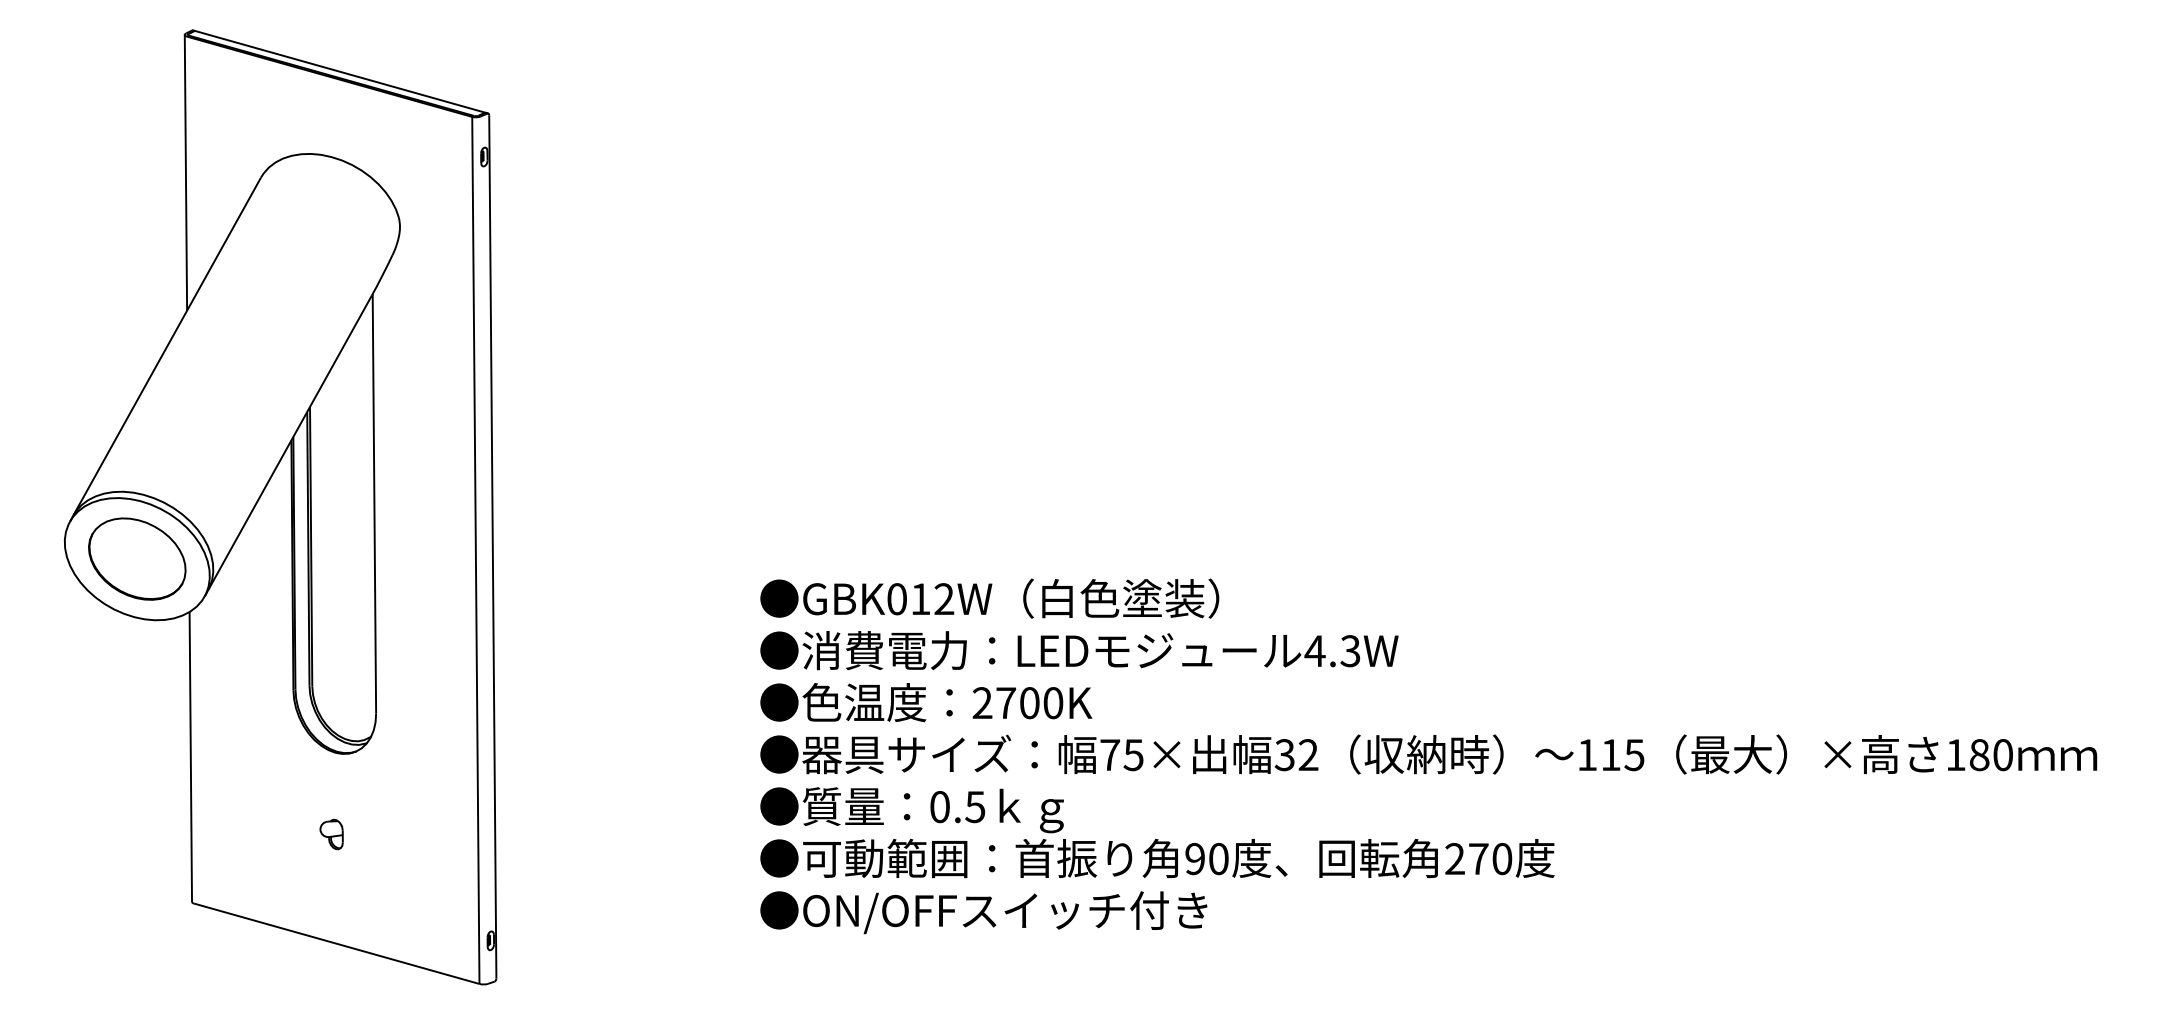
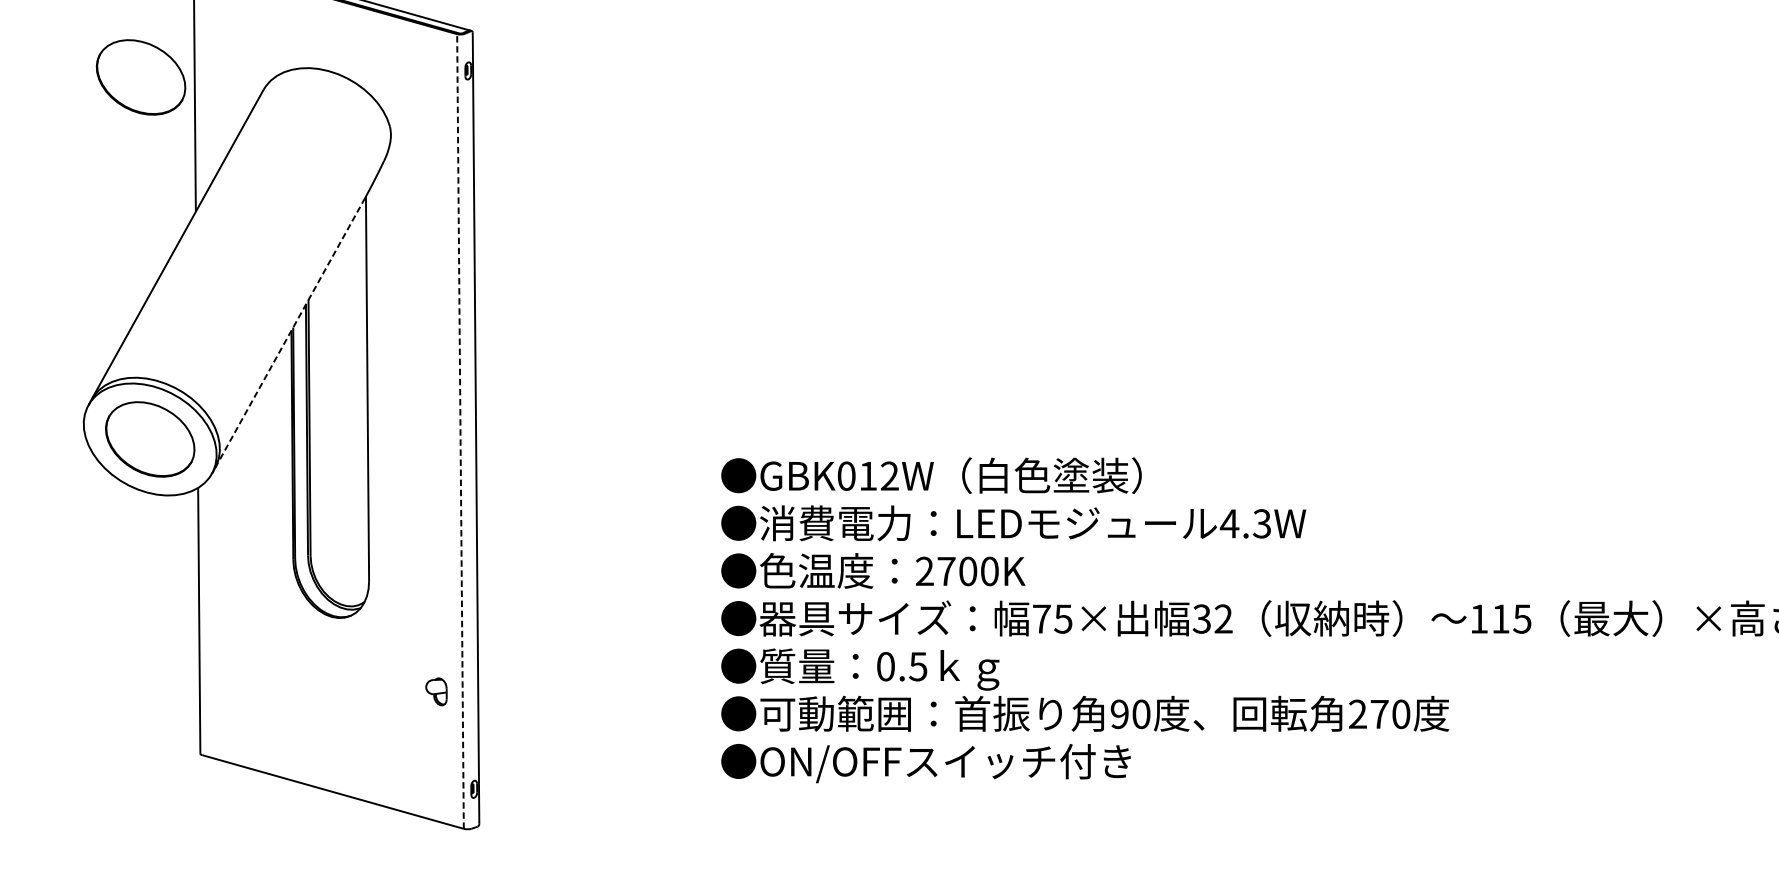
part: (127, 163) -> (141, 76), added
line: (290, 442) -> (290, 332), solid -> dashed
line: (475, 550) -> (460, 431), solid -> dashed
part: (331, 834) -> (436, 691), moved

